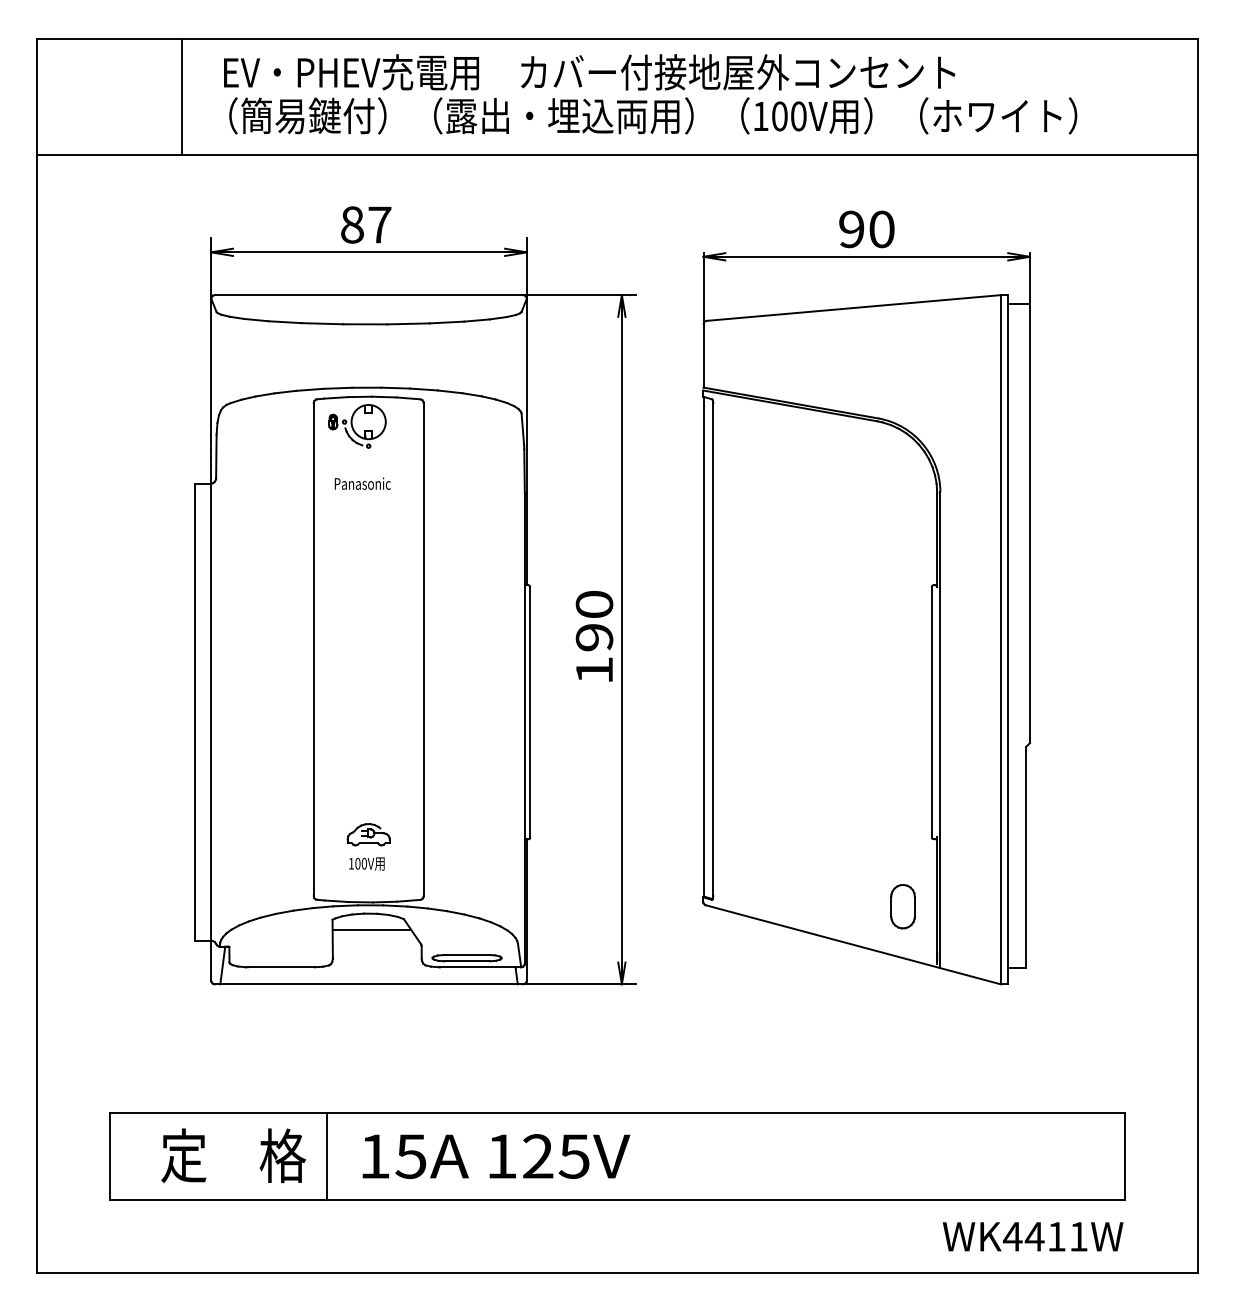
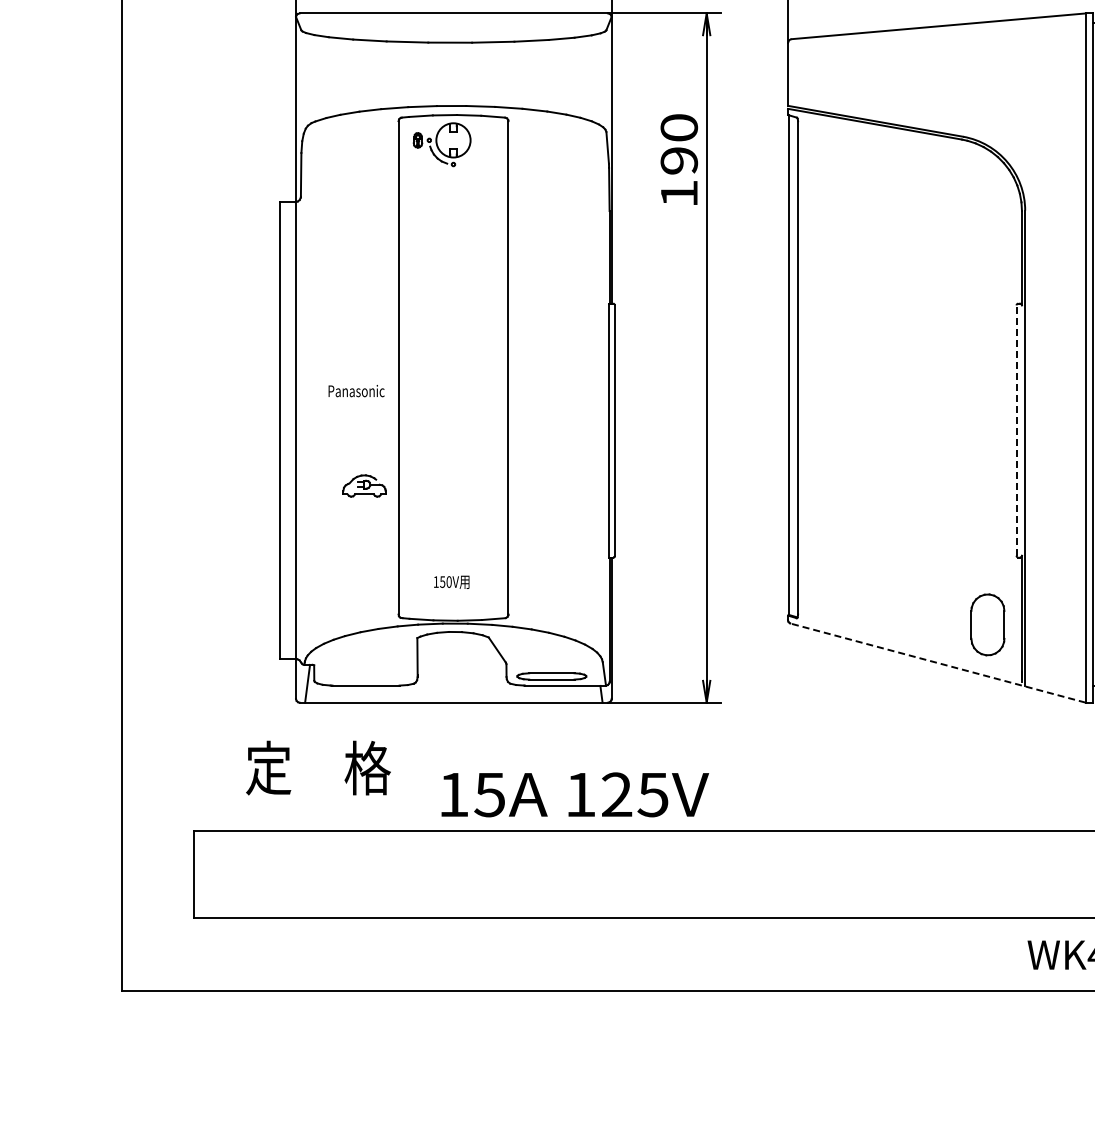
text: (362, 483) -> (356, 390), moved
text: (594, 636) -> (679, 159), moved
line: (931, 711) -> (1016, 429), solid -> dashed
part: (368, 834) -> (364, 485), moved
text: (357, 863) -> (442, 581), 100V -> 150V
part: (902, 906) -> (987, 624), size x1.4
line: (371, 929) -> (456, 647), removed
line: (853, 944) -> (938, 662), solid -> dashed
text: (233, 1155) -> (318, 767), moved
line: (327, 1156) -> (412, 874), removed
text: (496, 1156) -> (575, 794), moved

